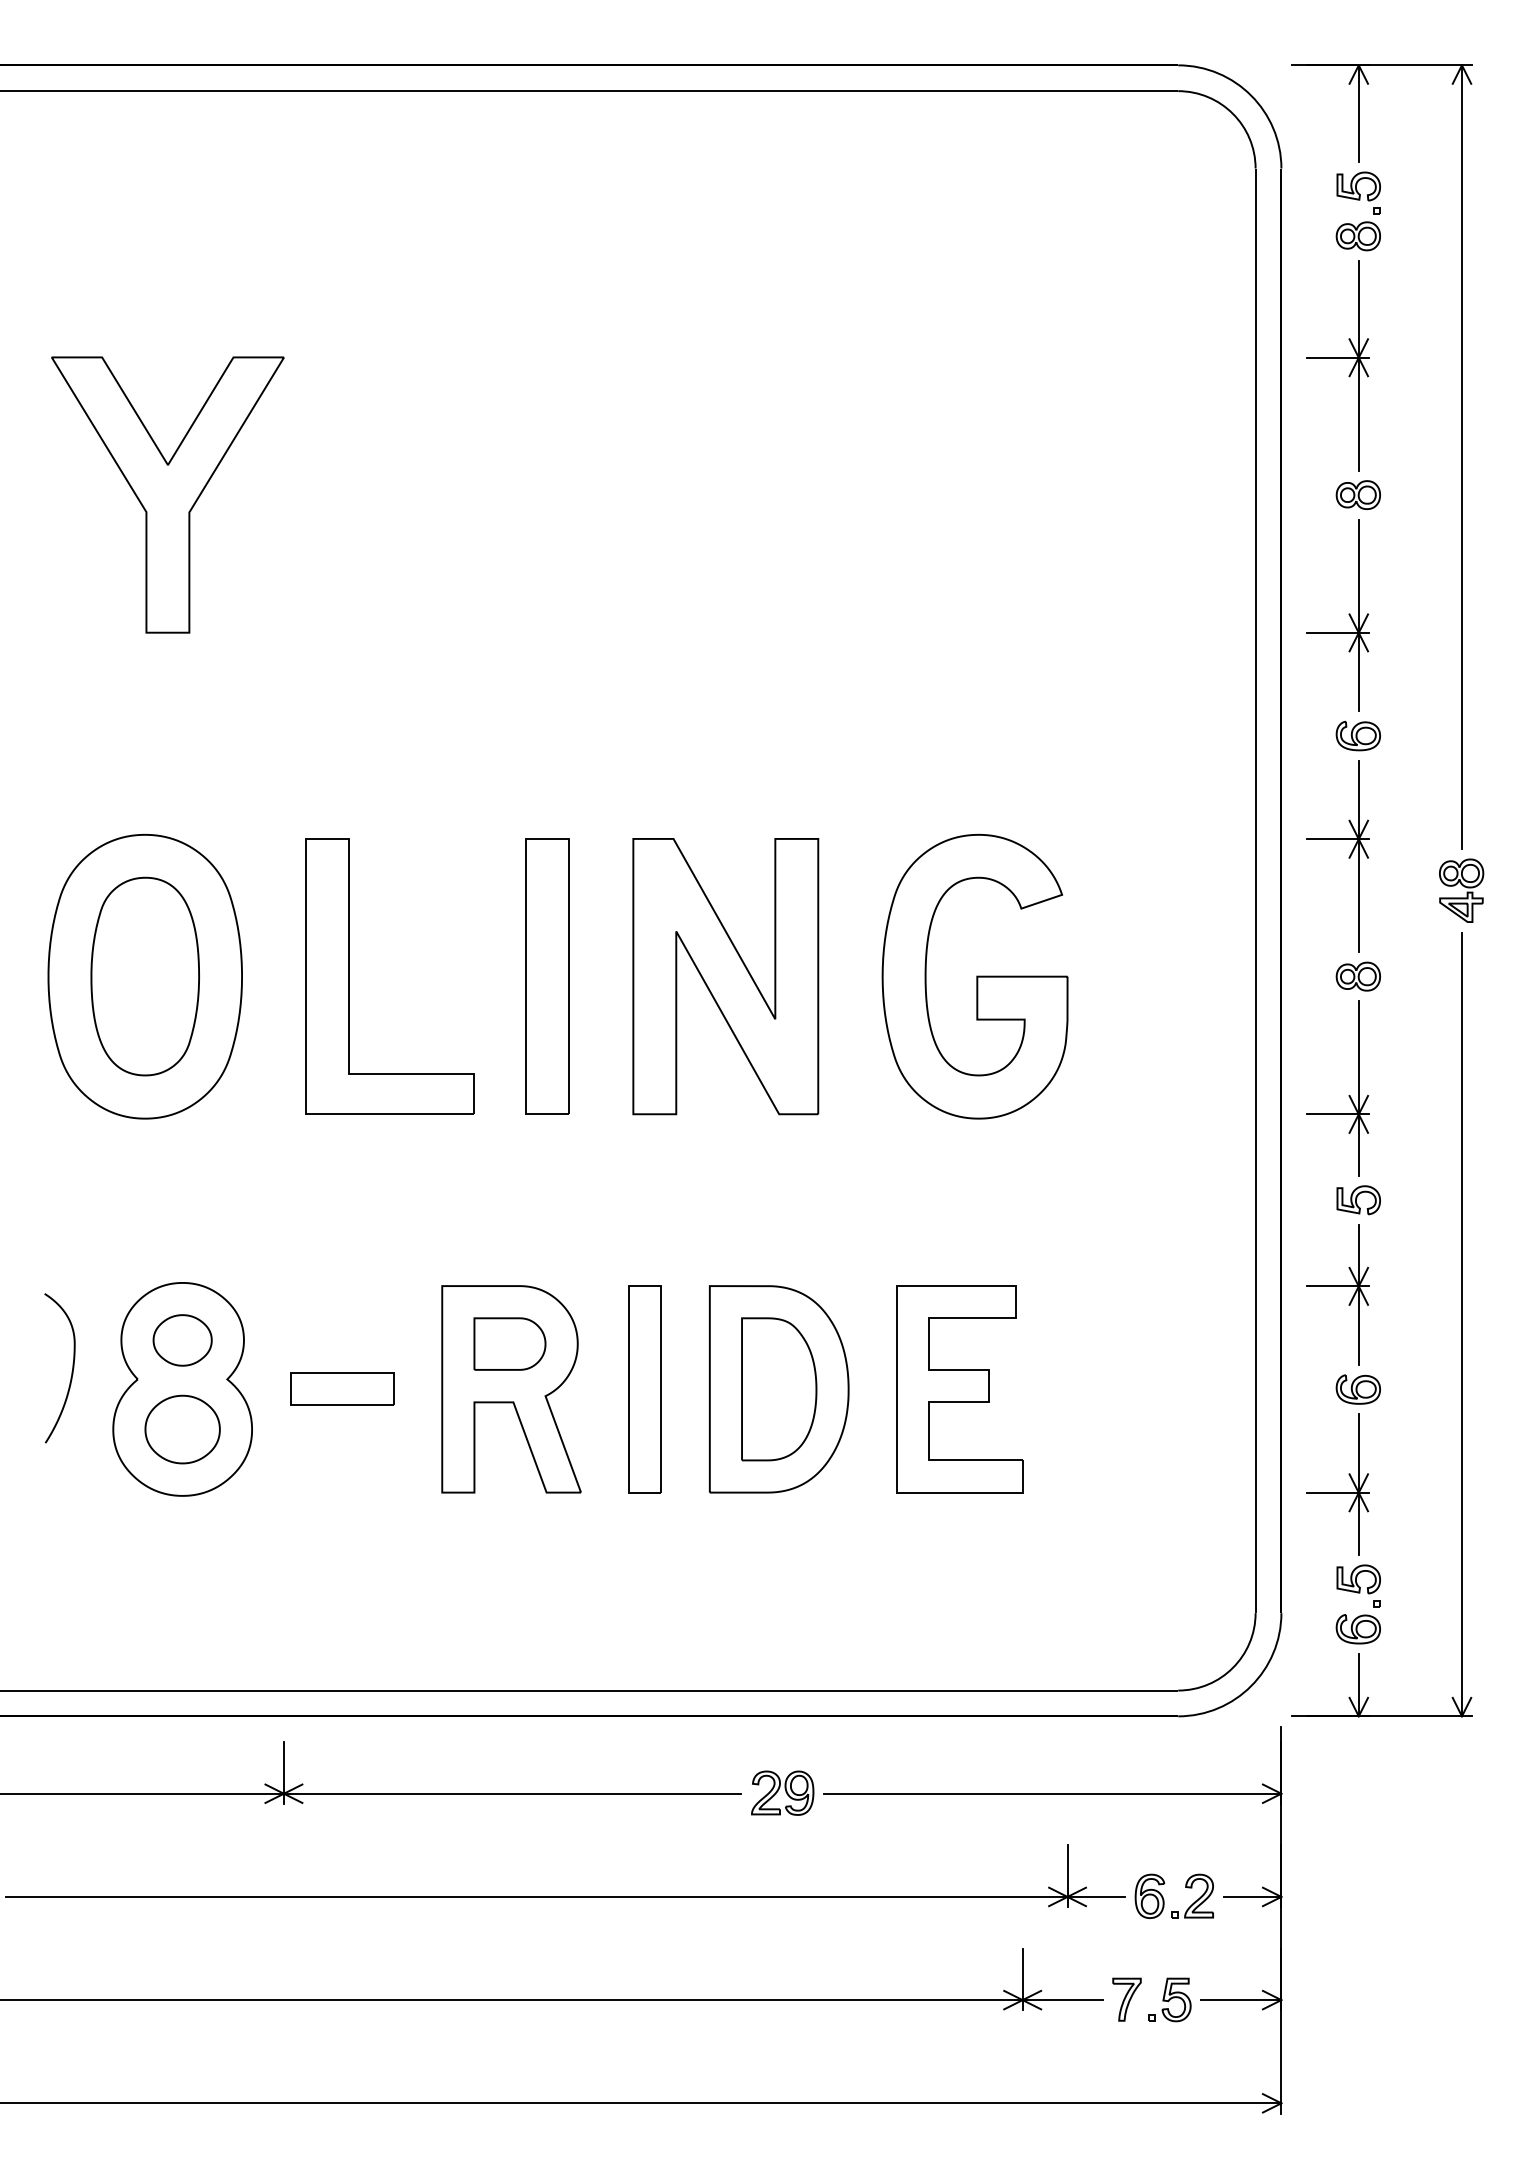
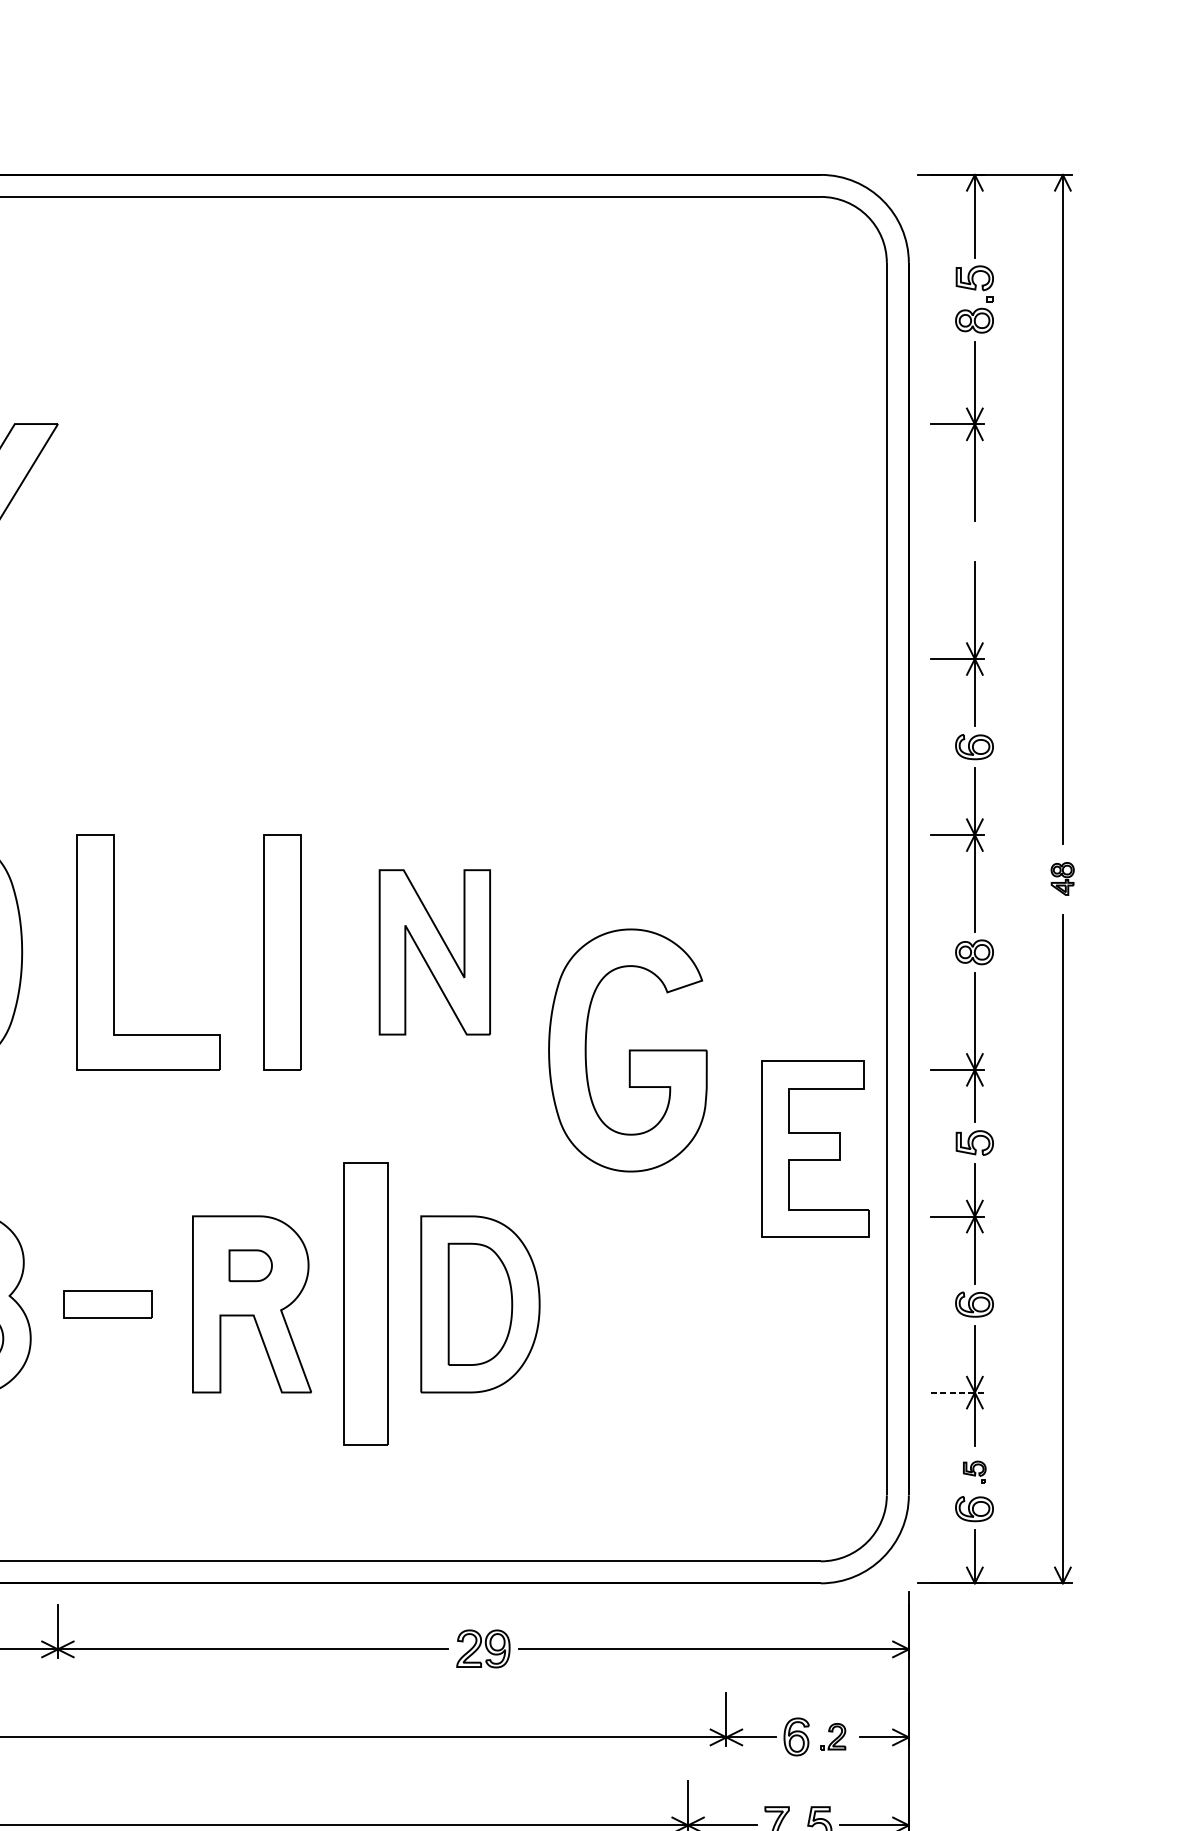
part: (1357, 494) -> (973, 541), removed
part: (1461, 890) -> (1062, 878), size x0.6
part: (725, 976) -> (434, 952), size x0.7
part: (974, 976) -> (627, 1050), moved
part: (509, 1343) -> (250, 1265), size x0.7
part: (644, 1389) -> (365, 1304), size x1.6
part: (959, 1389) -> (815, 1149), moved
line: (1338, 1492) -> (957, 1392), solid -> dashed
part: (1358, 1585) -> (974, 1471), size x0.6
part: (1192, 1895) -> (833, 1736), size x0.7

